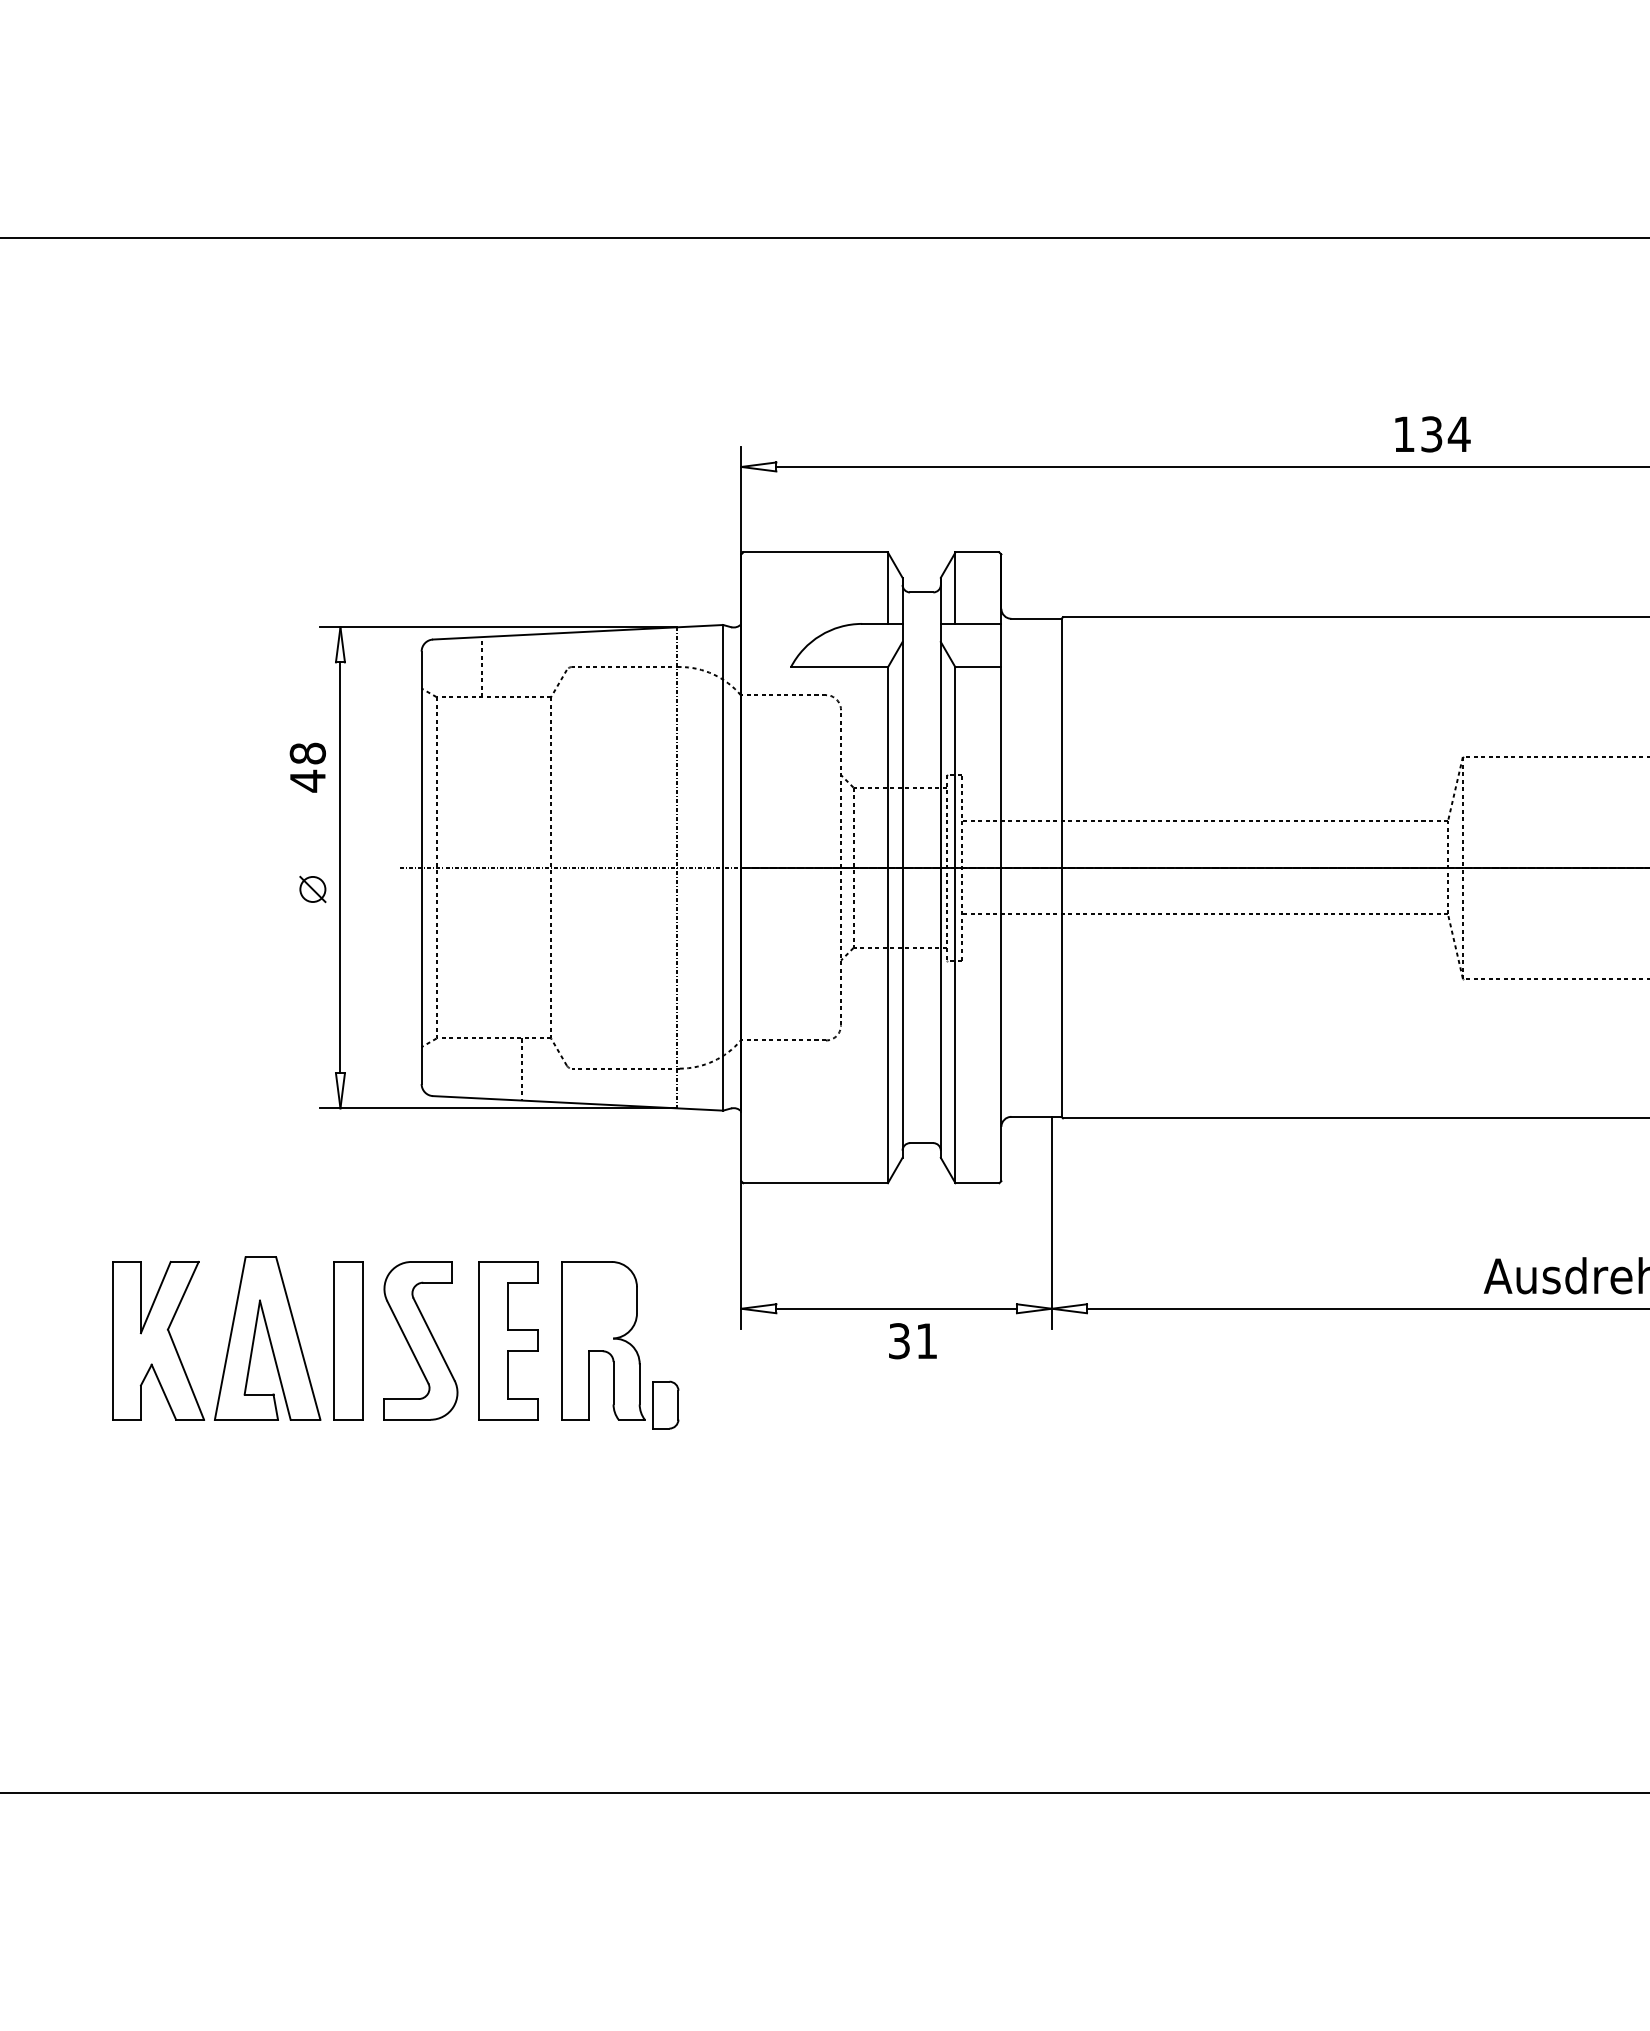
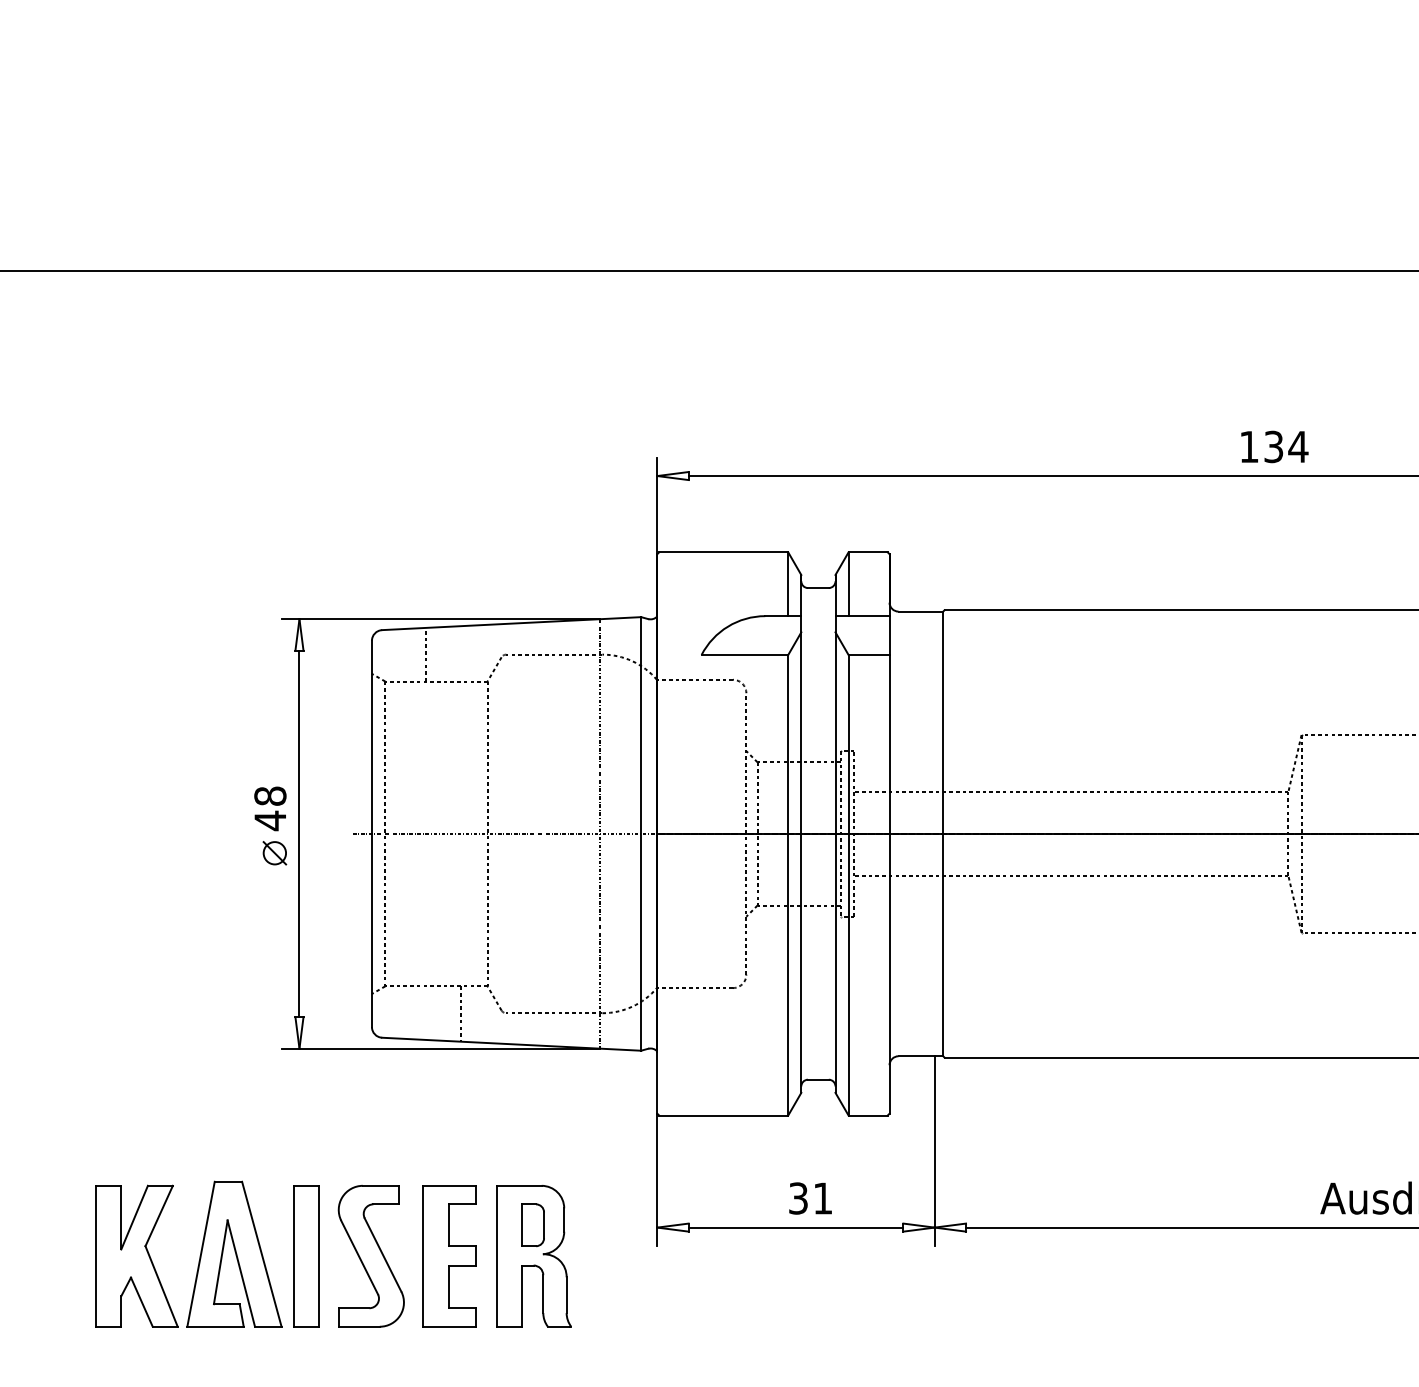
text: (307, 767) -> (270, 808), moved
text: (912, 1341) -> (810, 1198), moved
part: (665, 1404) -> (532, 1224), moved

